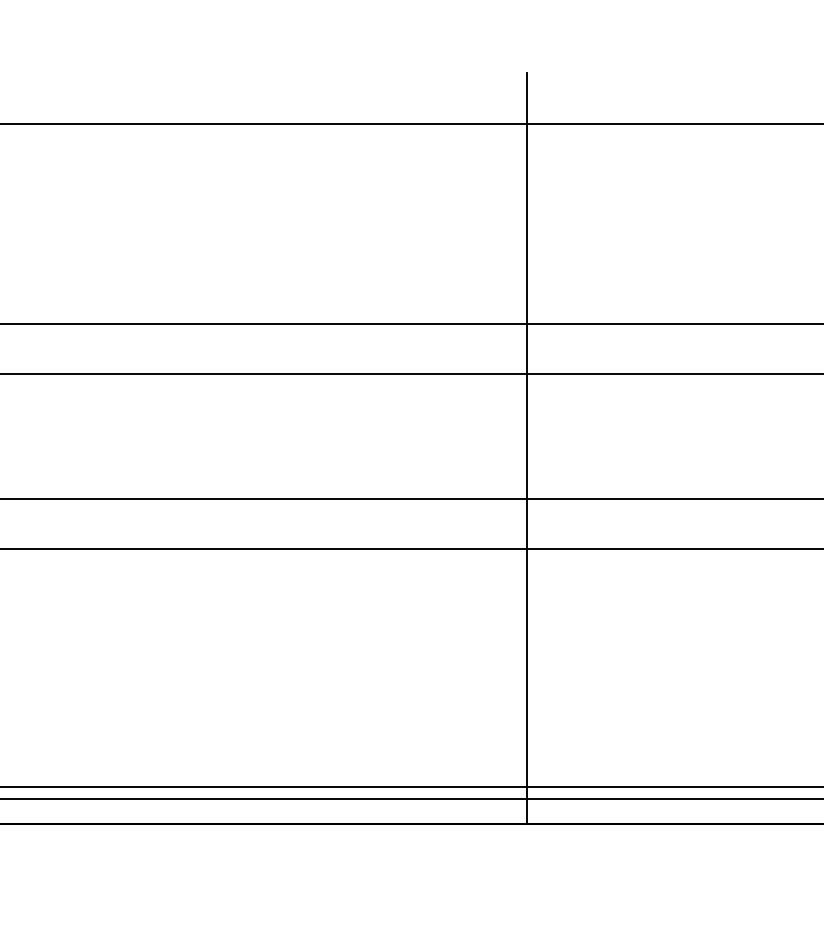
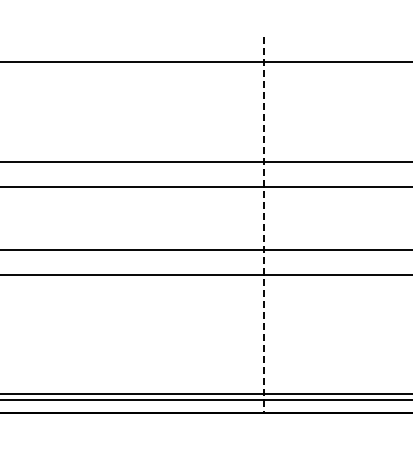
line: (525, 450) -> (263, 225), solid -> dashed

